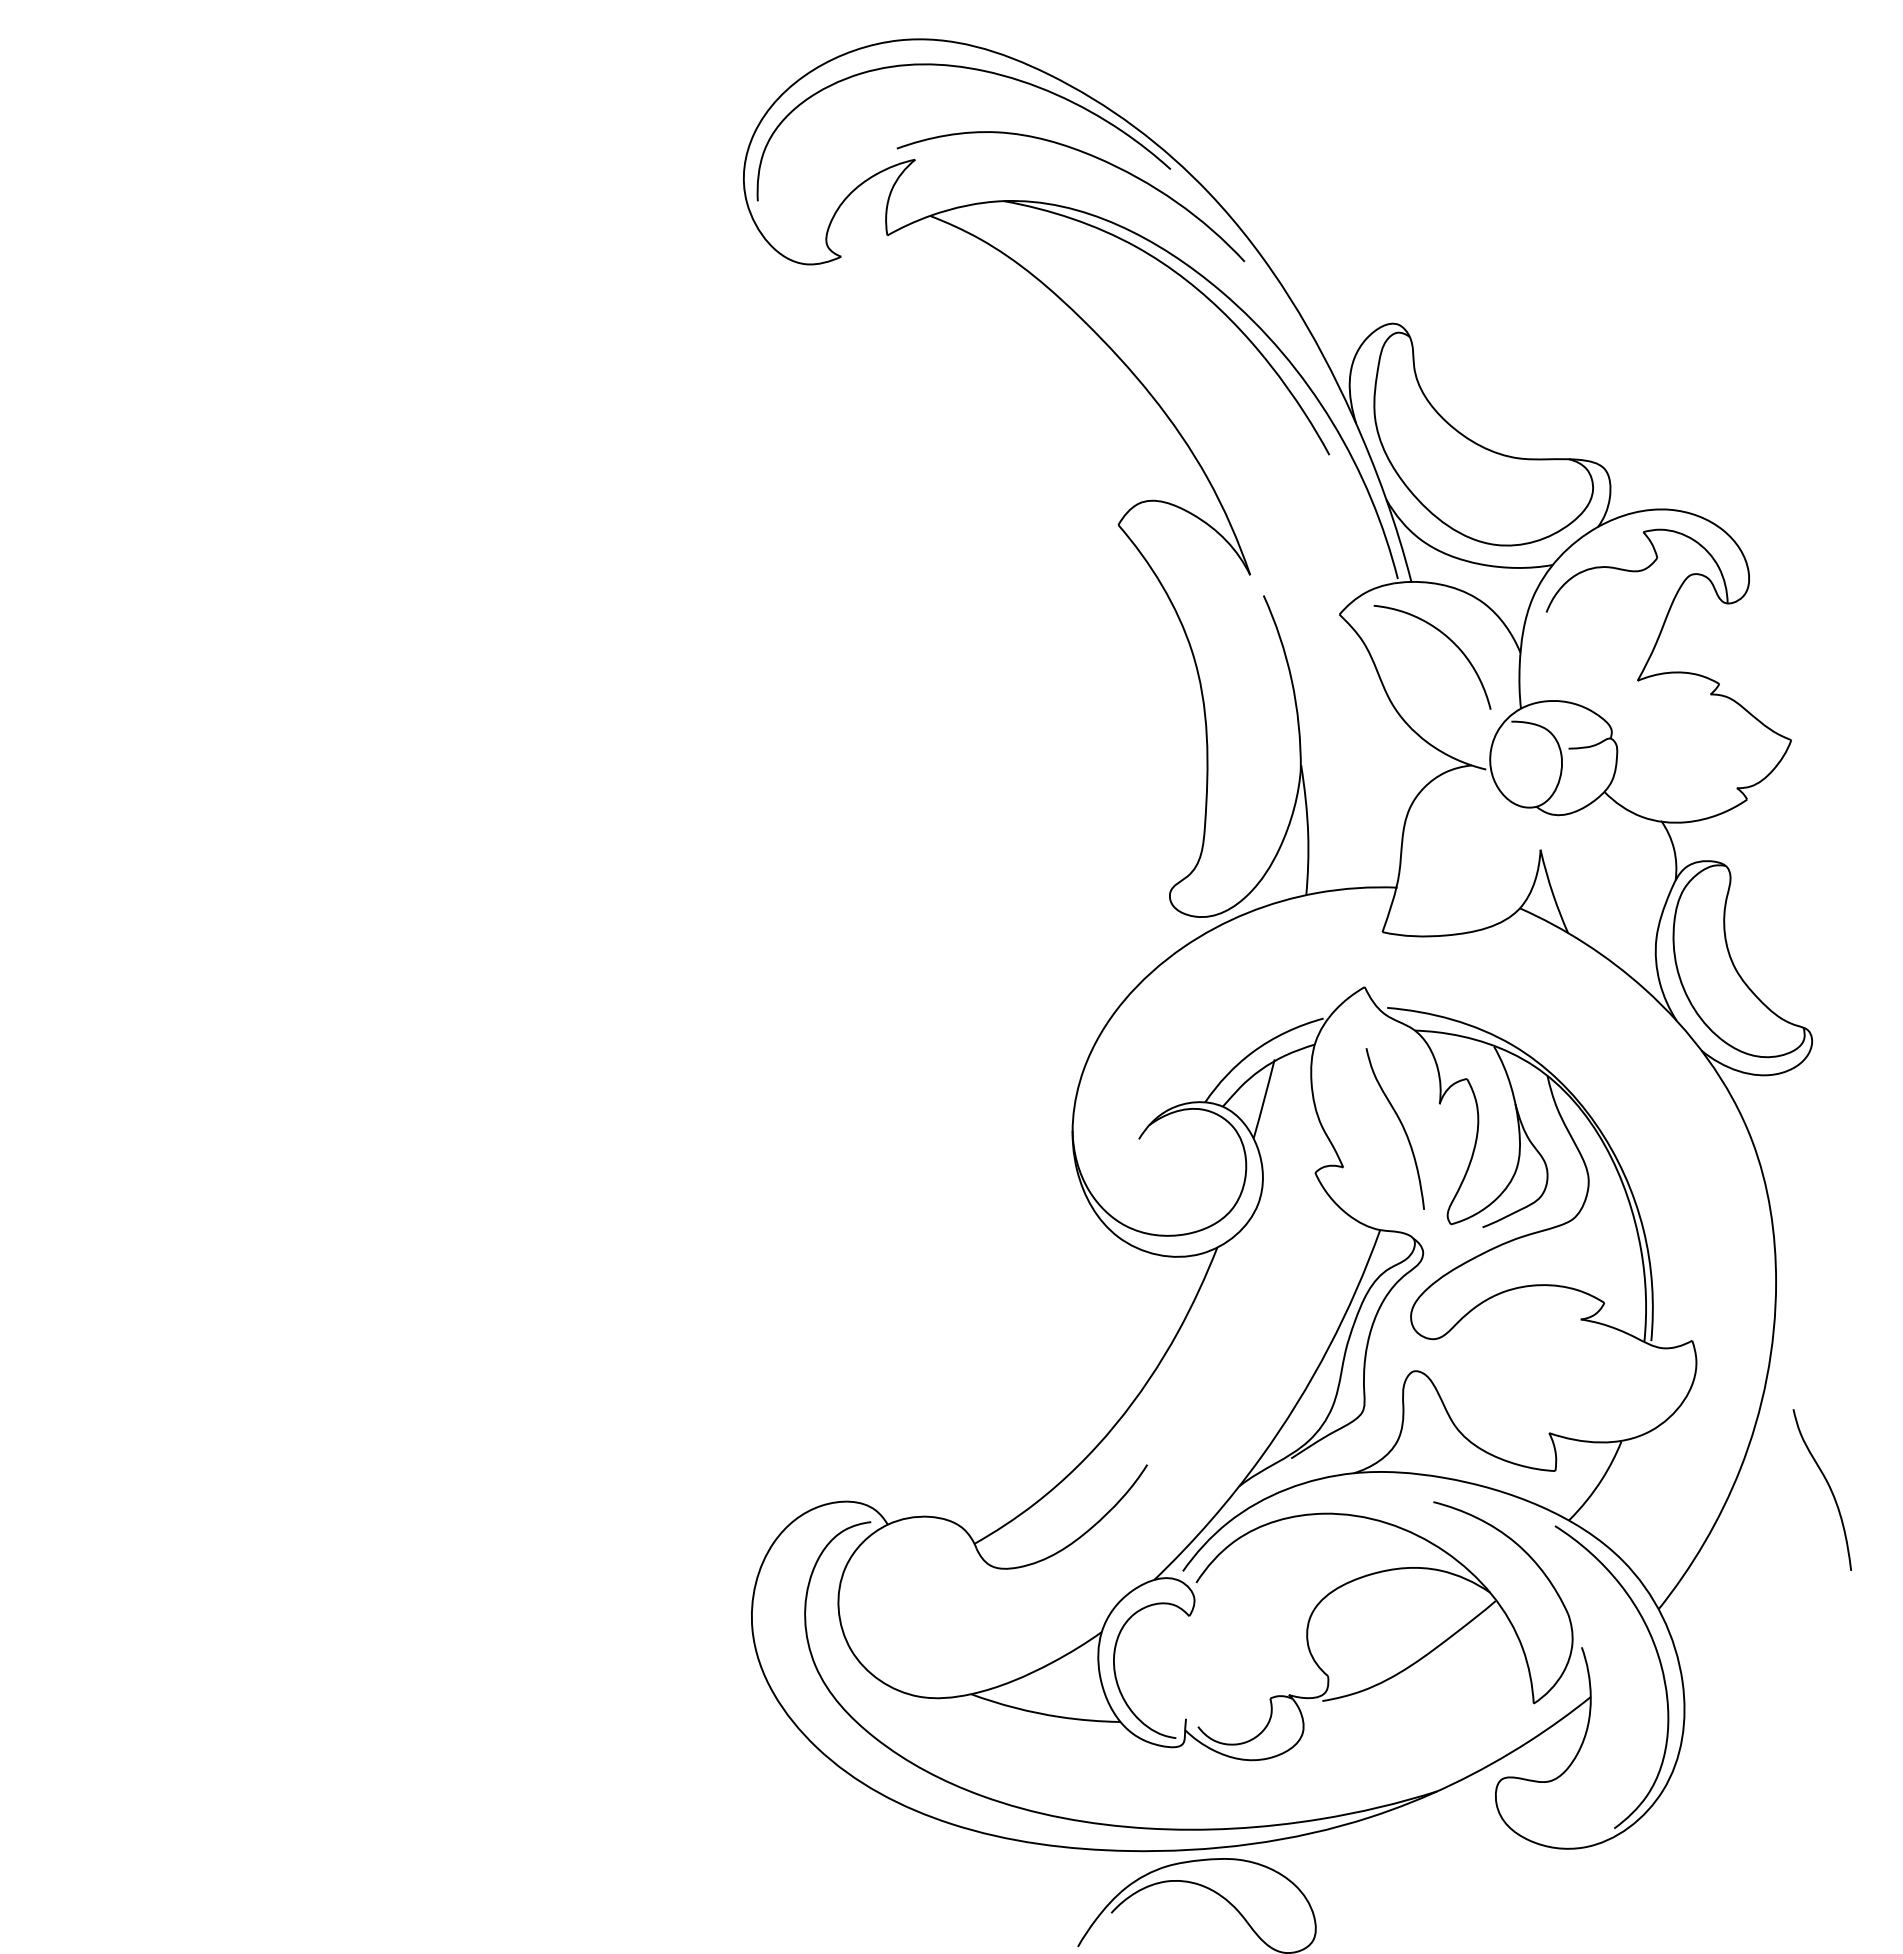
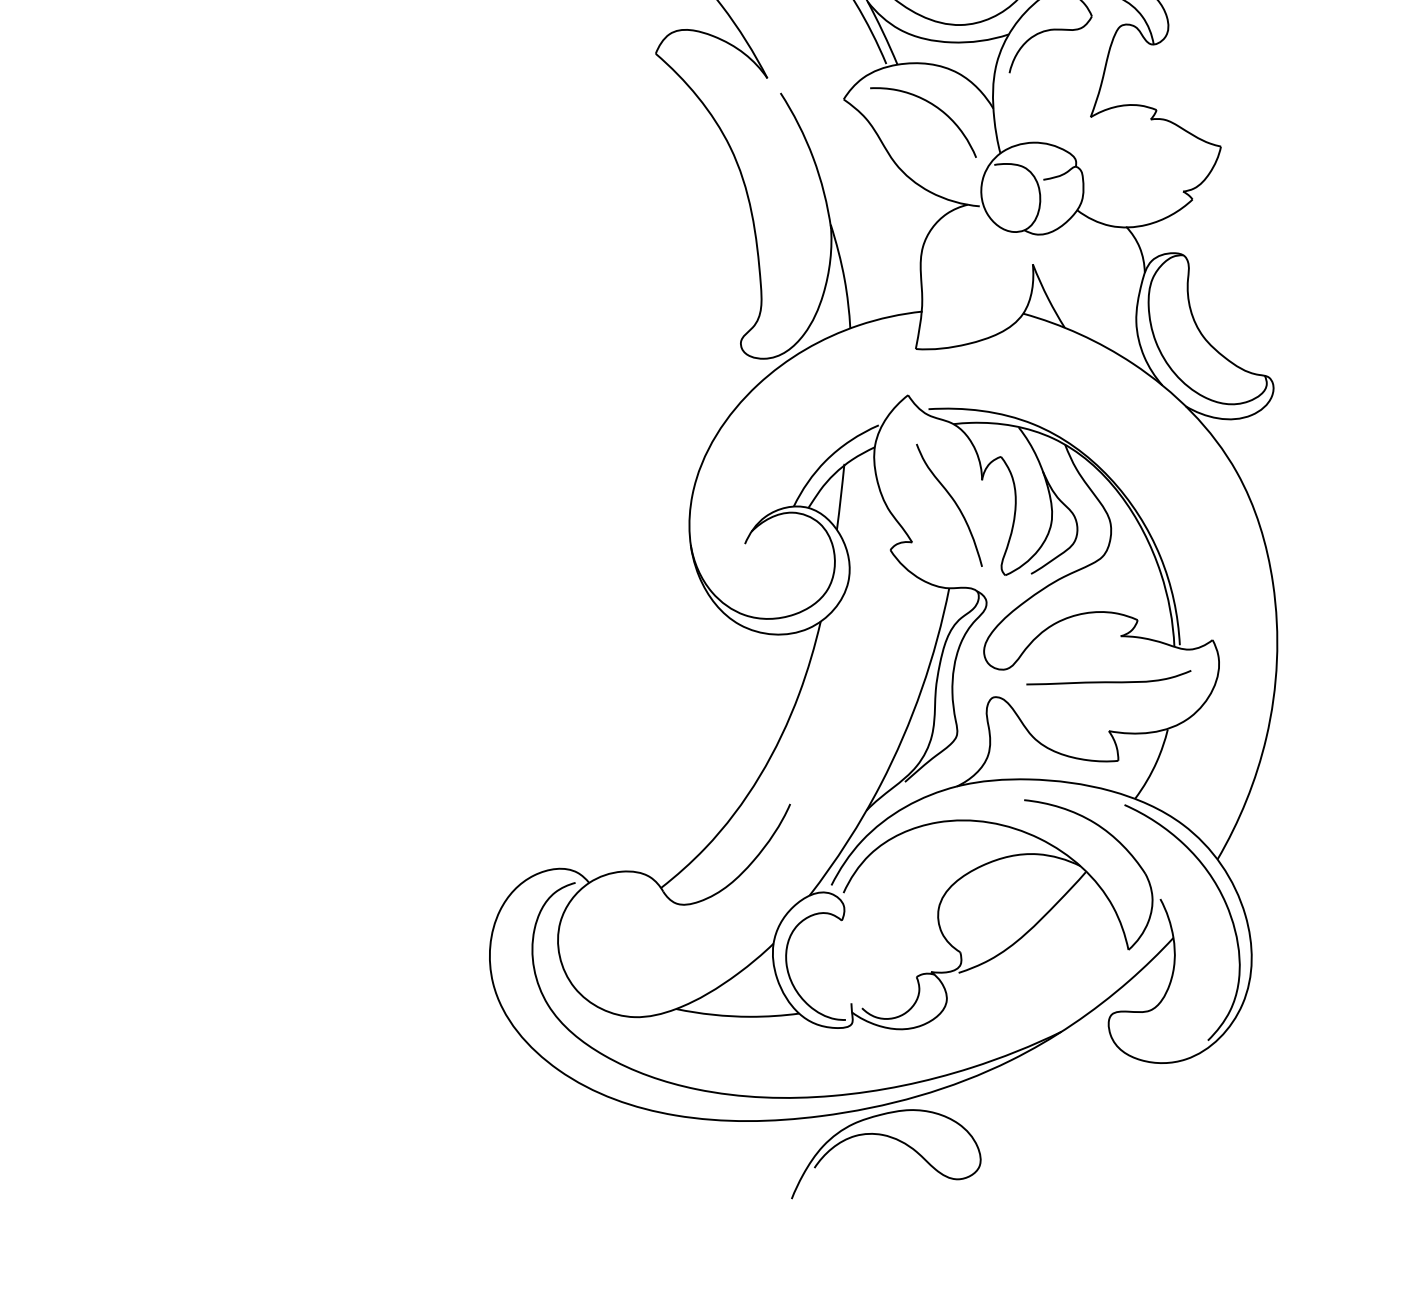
curve: (1558, 1372) -> (1109, 681), added
curve: (1828, 1486) -> (1339, 740), removed

